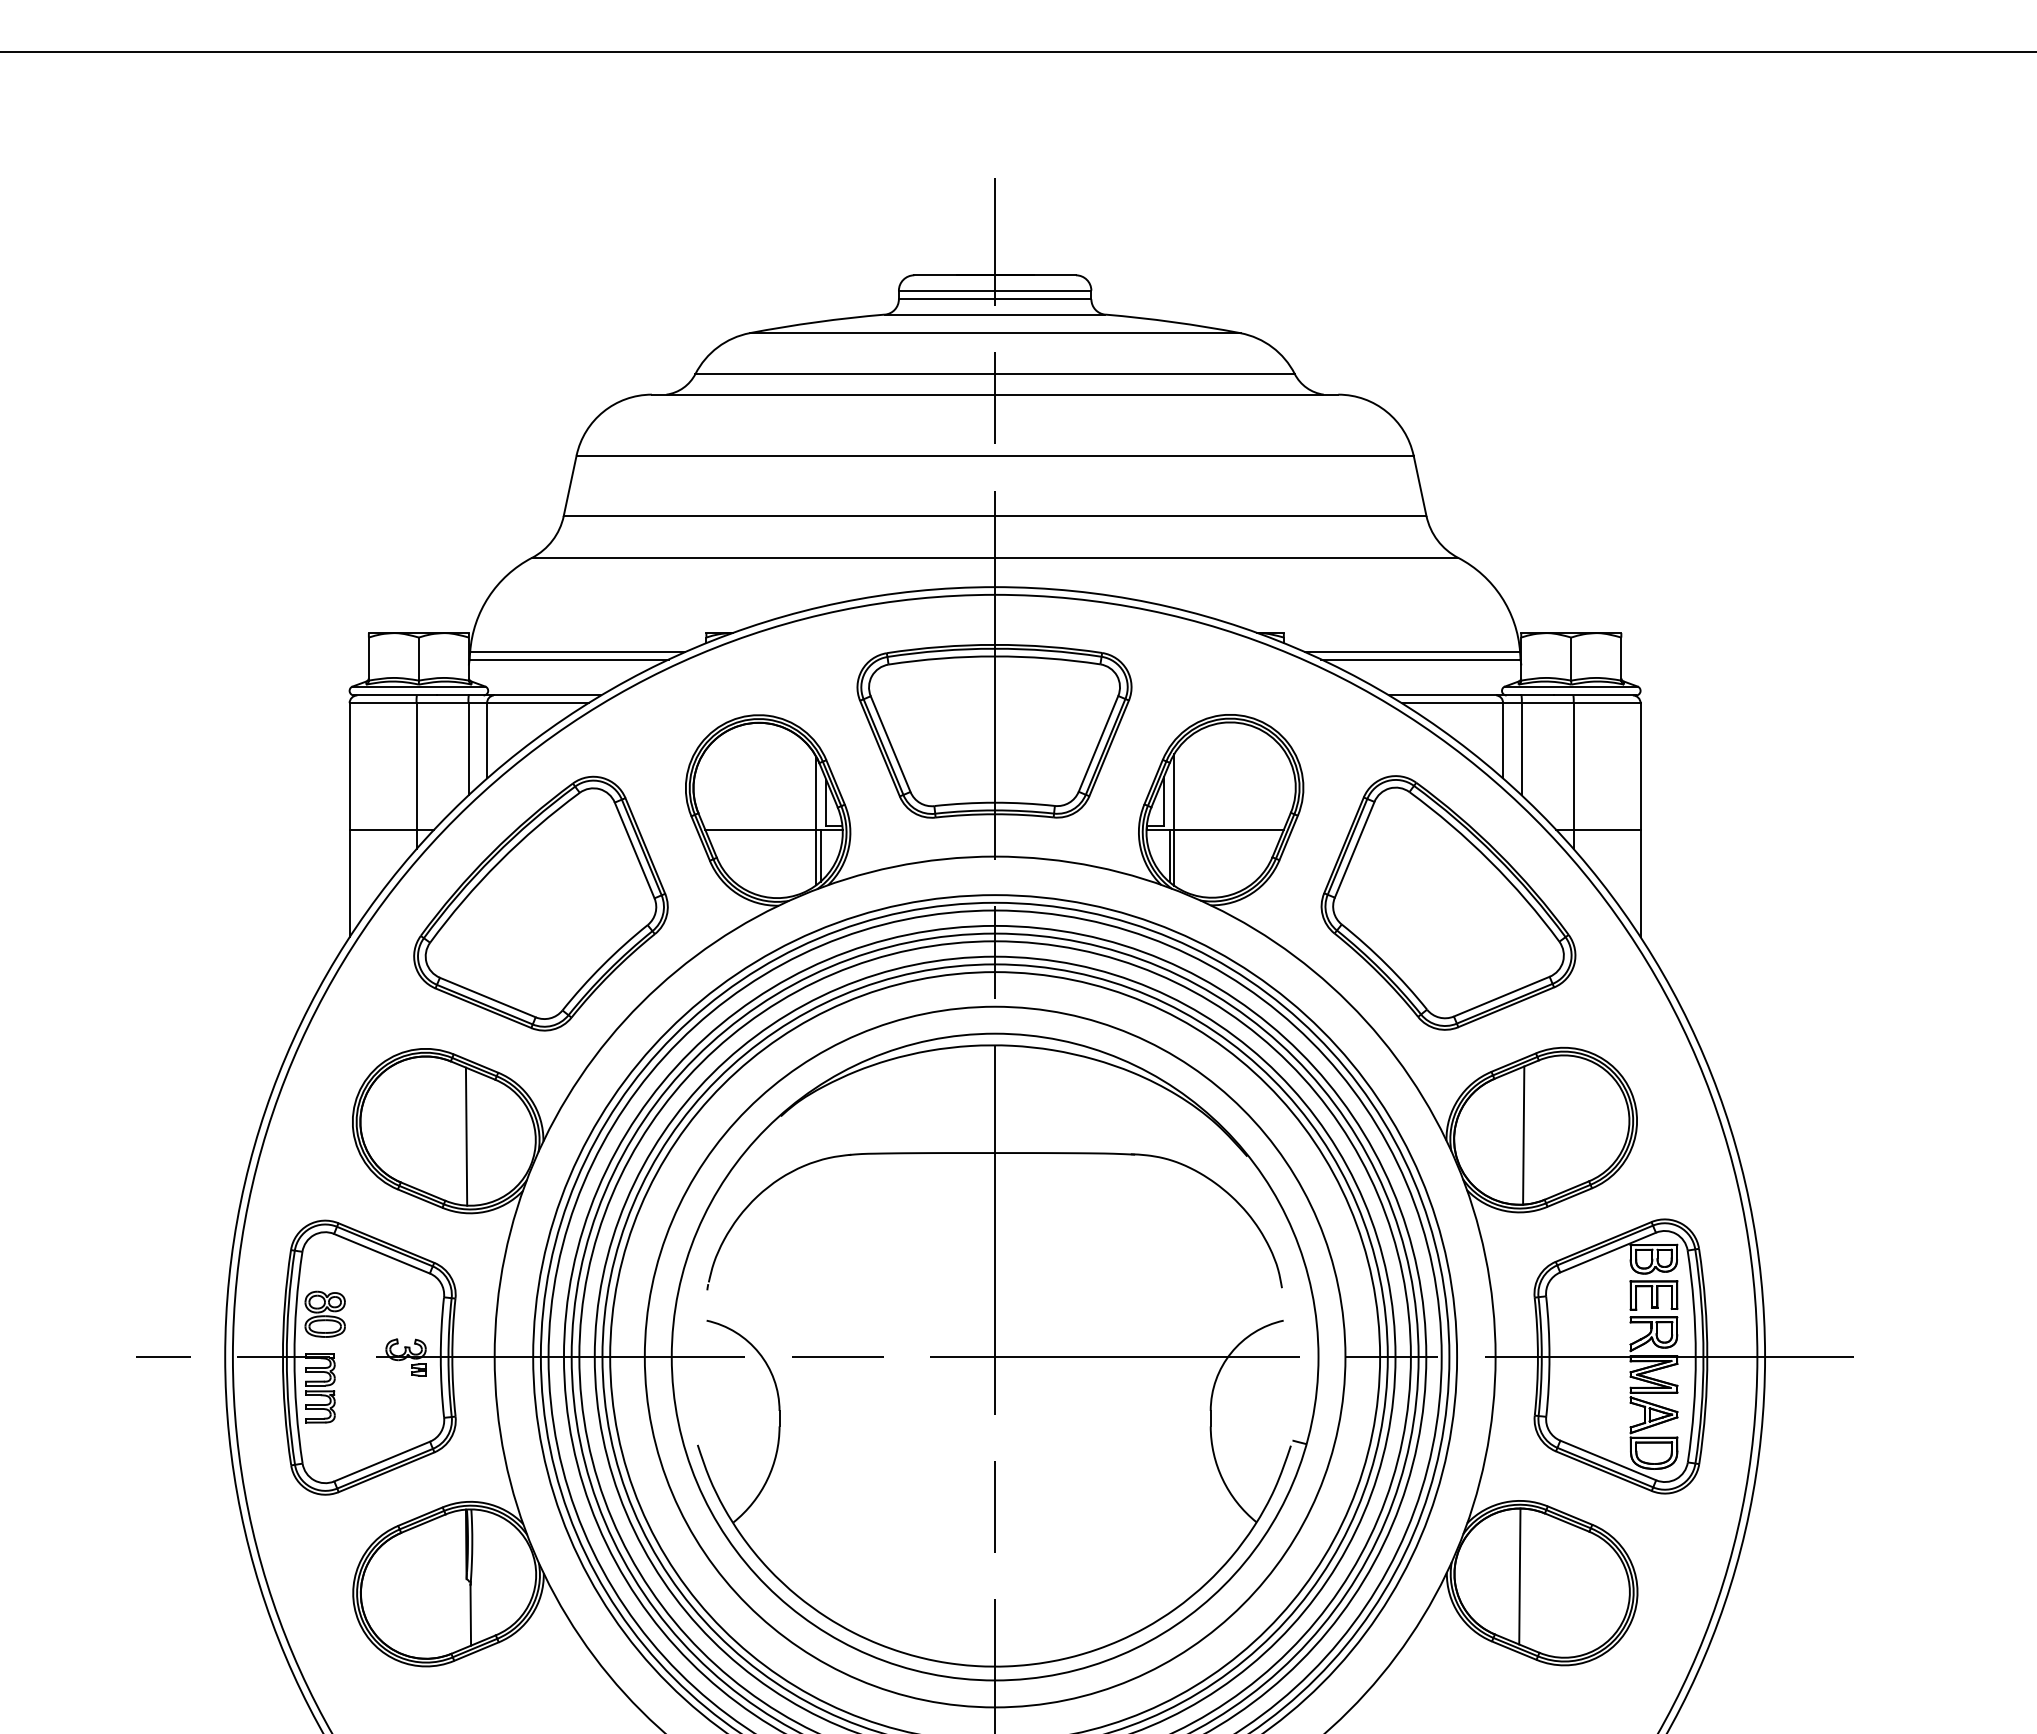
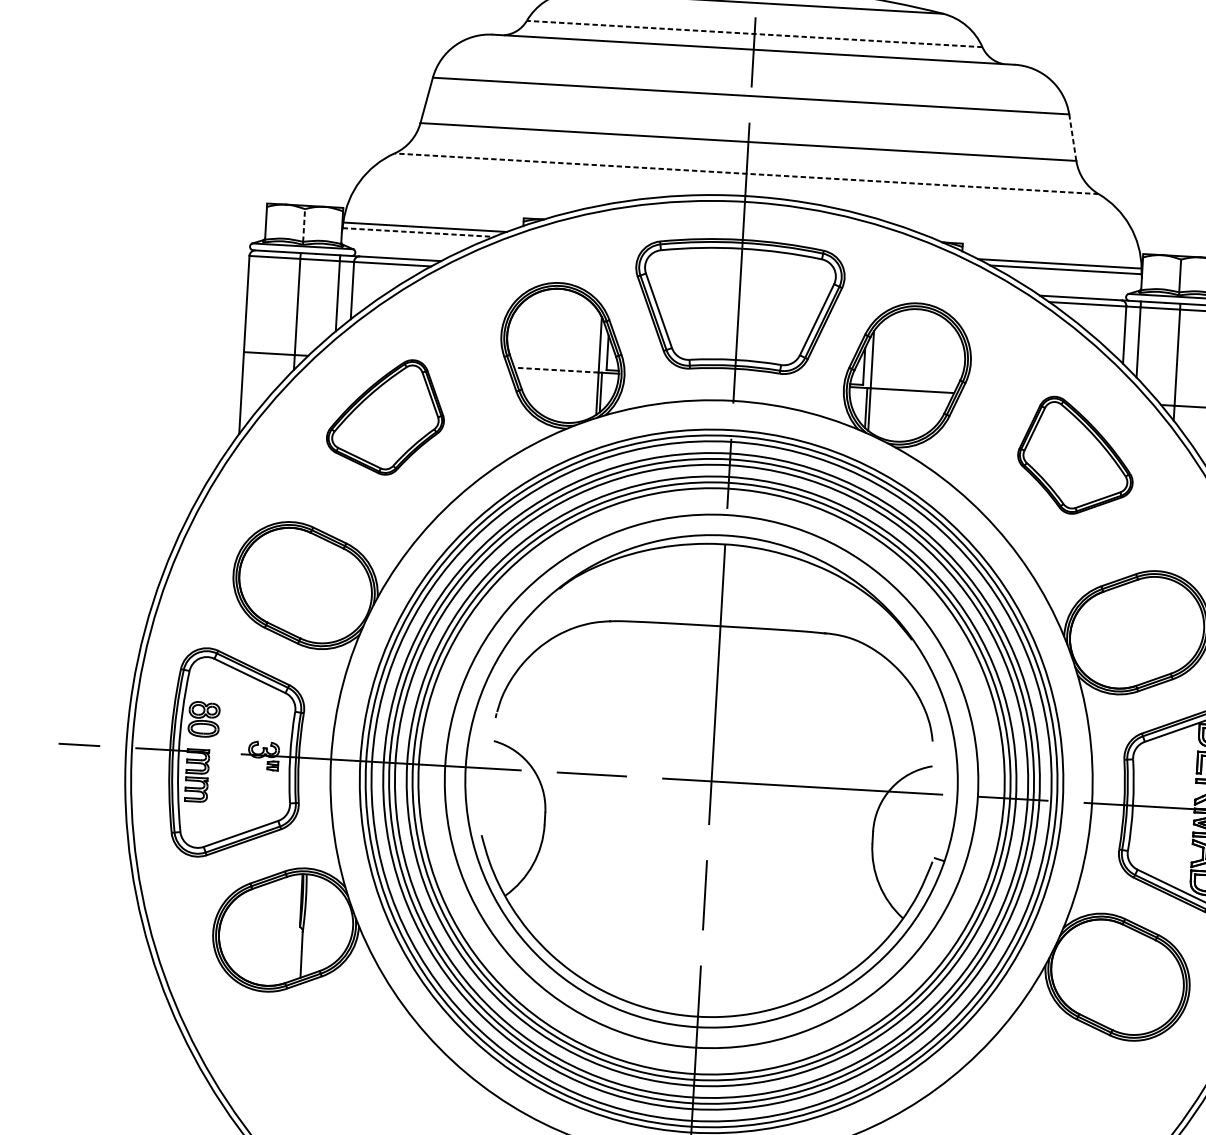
line: (995, 374) -> (754, 34), solid -> dashed
line: (1420, 485) -> (1073, 137), solid -> dashed
line: (994, 557) -> (746, 173), solid -> dashed
line: (418, 659) -> (303, 225), solid -> dashed
line: (569, 659) -> (418, 232), solid -> dashed
line: (760, 829) -> (556, 370), solid -> dashed
part: (1448, 902) -> (1076, 455), size x0.6
part: (540, 903) -> (385, 416), size x0.6
line: (1523, 1135) -> (1122, 636), removed
line: (466, 1136) -> (319, 590), removed
line: (1519, 1576) -> (1100, 971), removed

